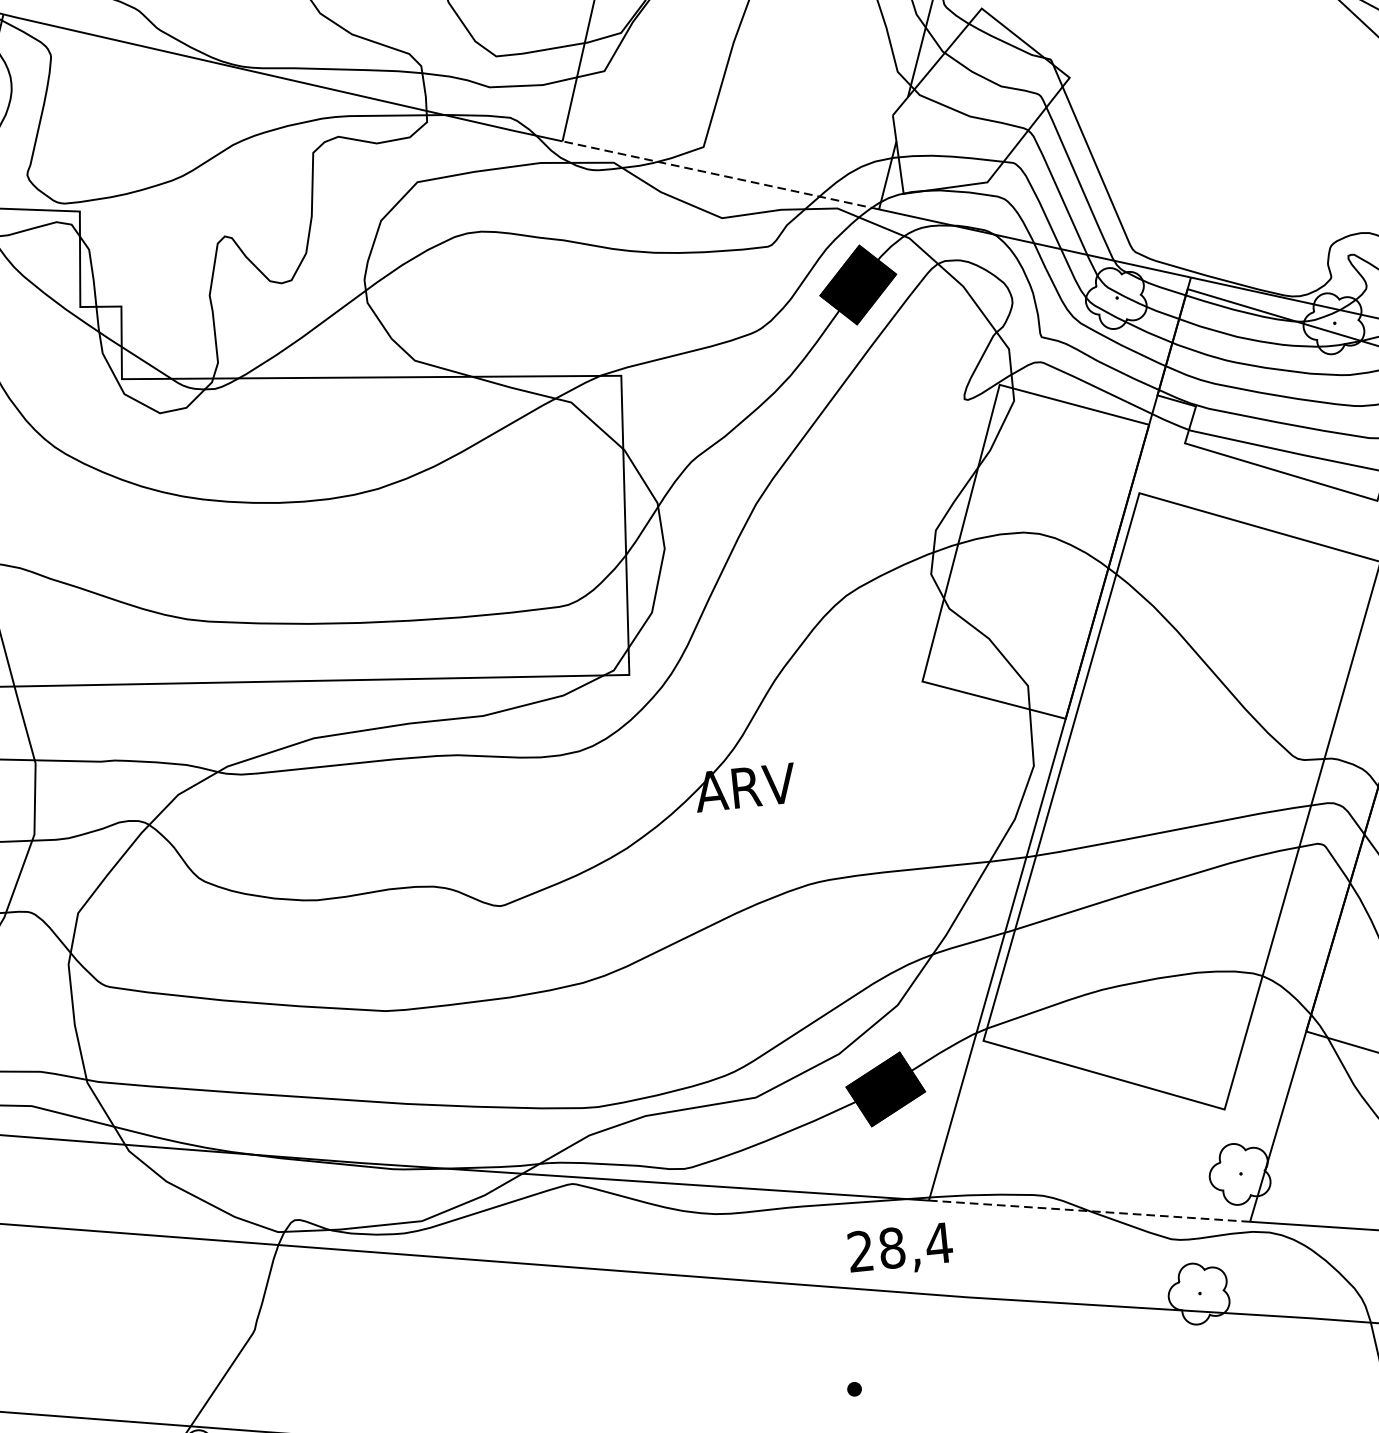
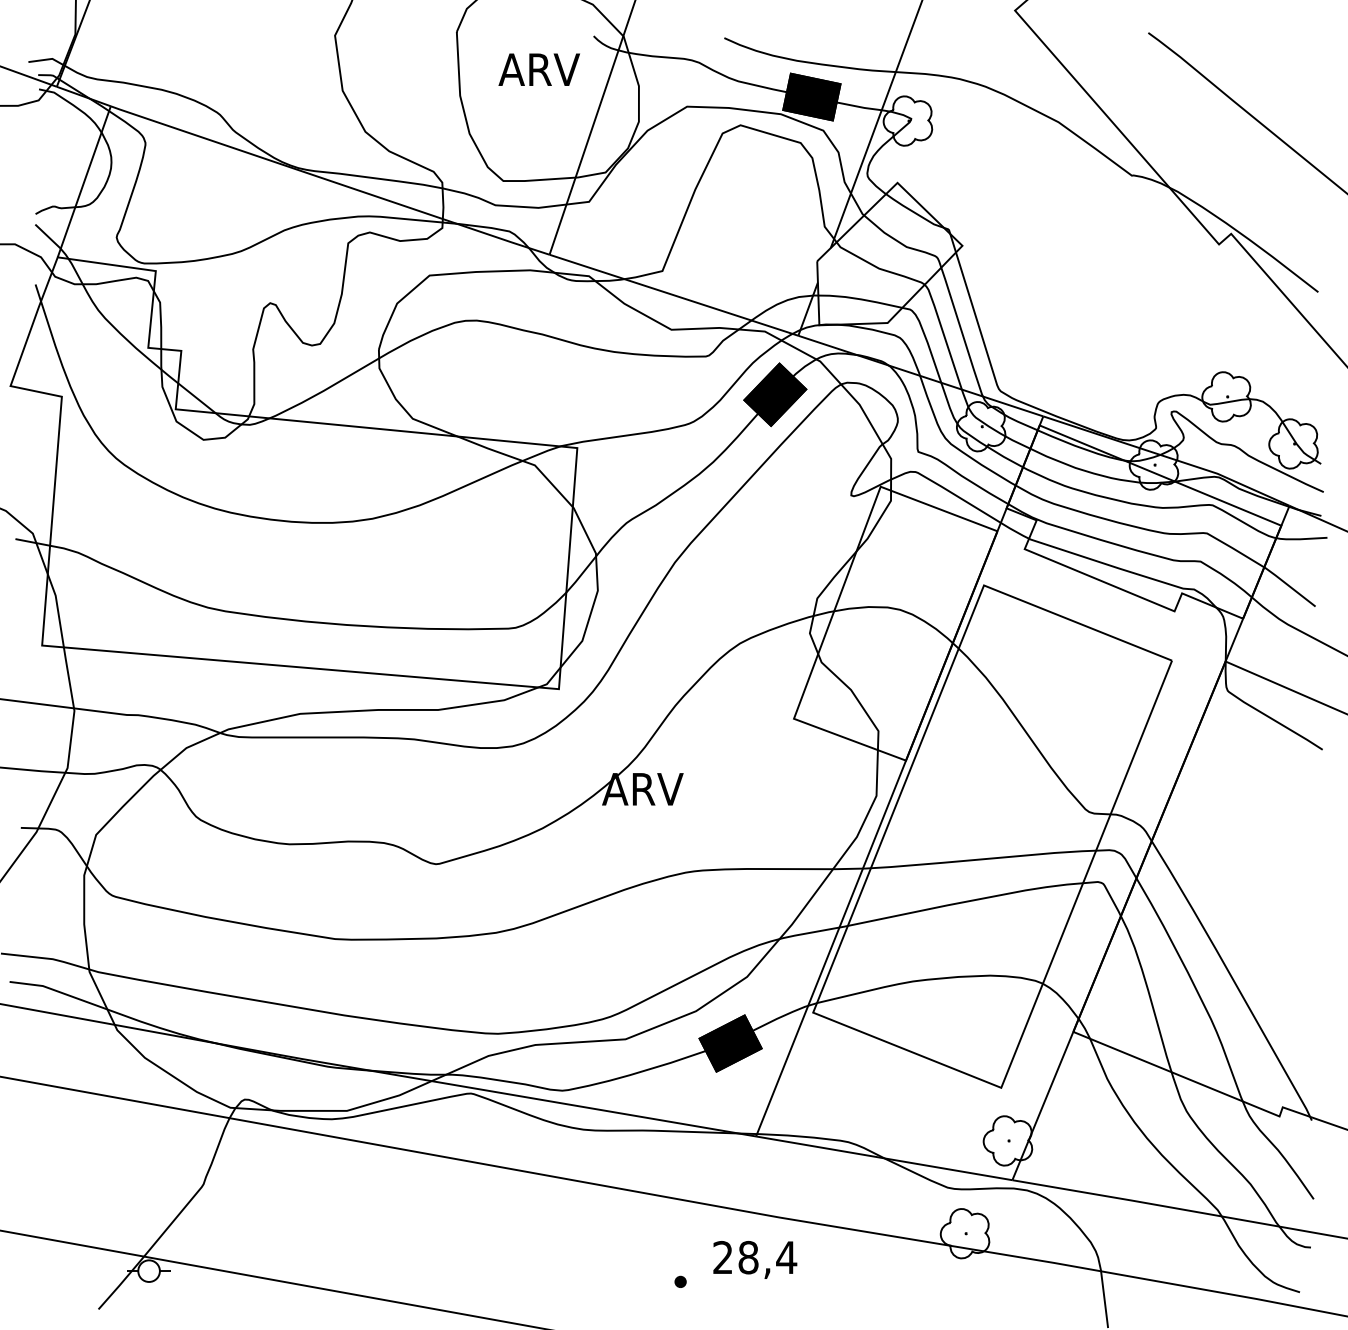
line: (720, 175) -> (673, 295), dashed -> solid
line: (1088, 1211) -> (883, 1158), dashed -> solid
text: (900, 1249) -> (755, 1259), moved

